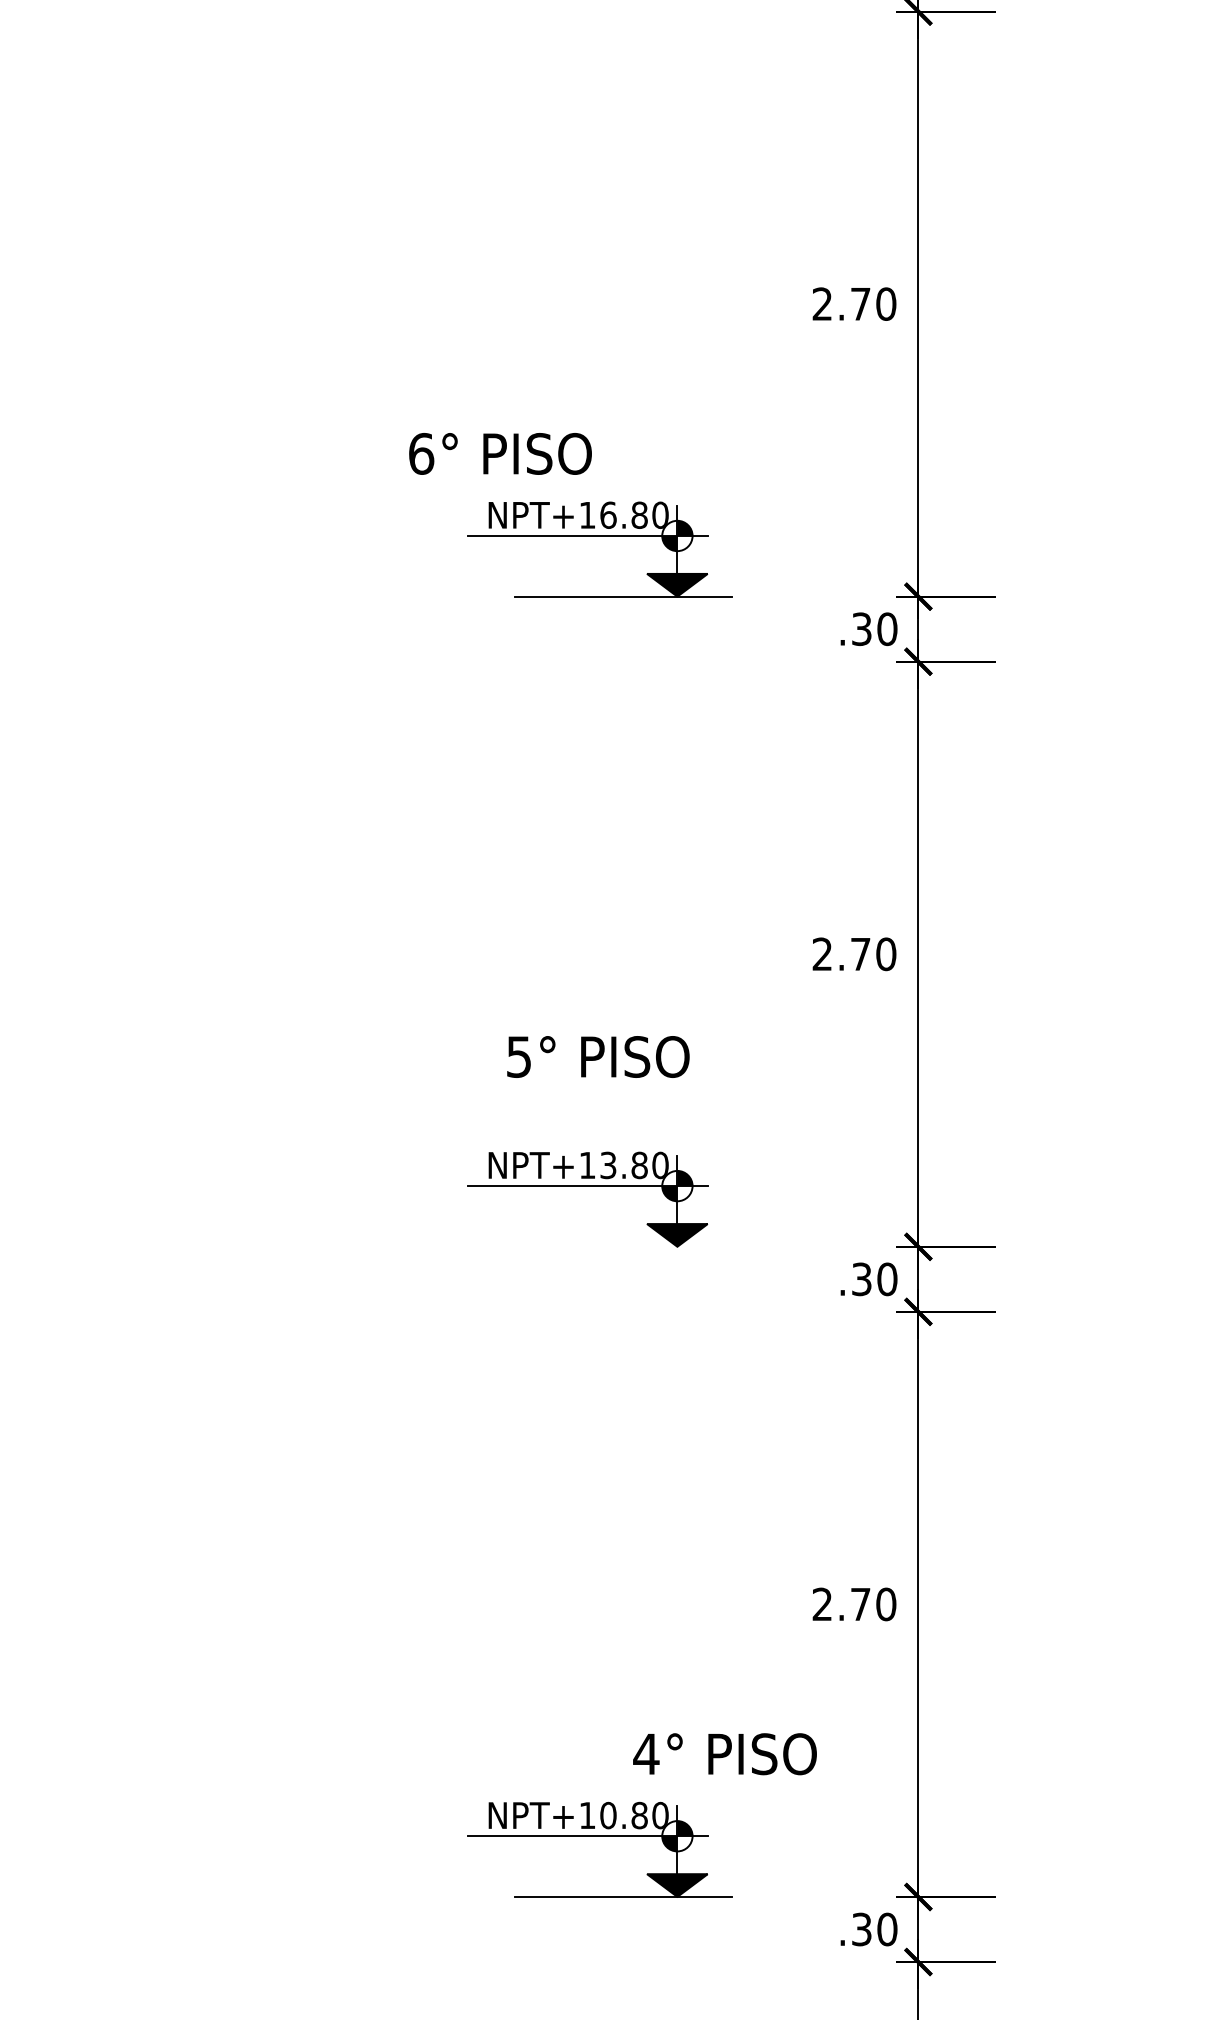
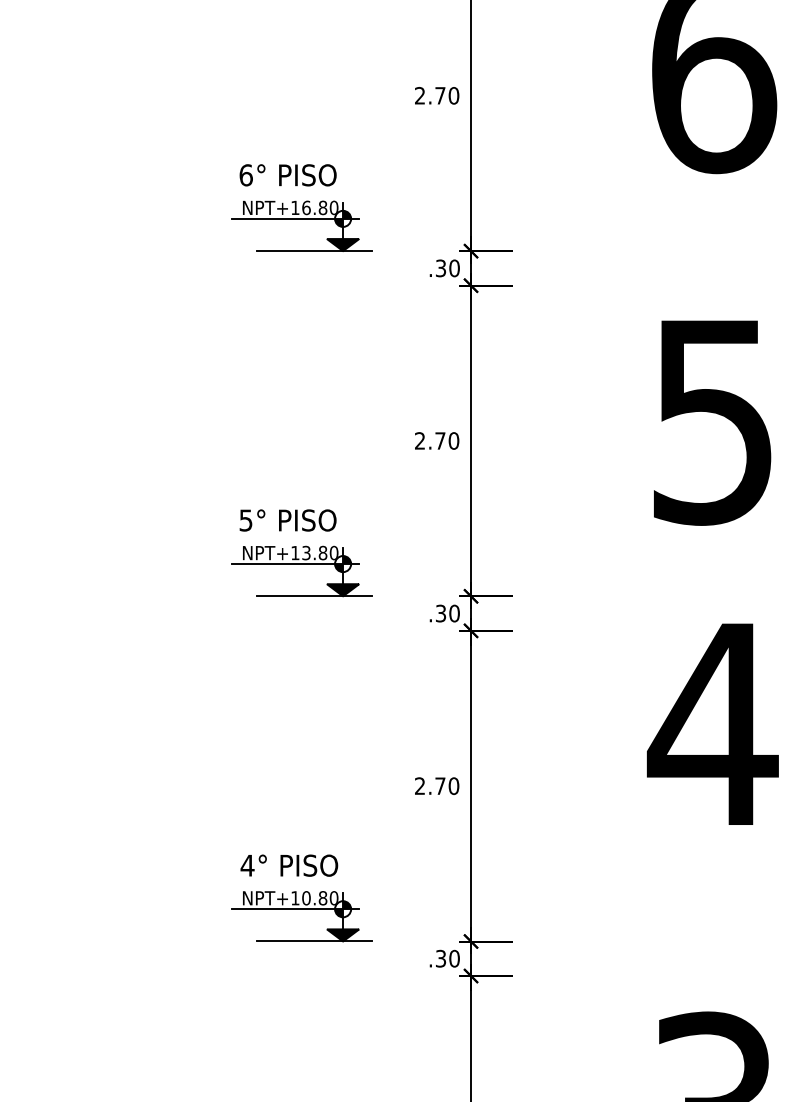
text: (499, 454) -> (287, 175), moved
text: (597, 1056) -> (287, 520), moved
line: (621, 1247) -> (313, 596), added
text: (725, 1753) -> (289, 865), moved

